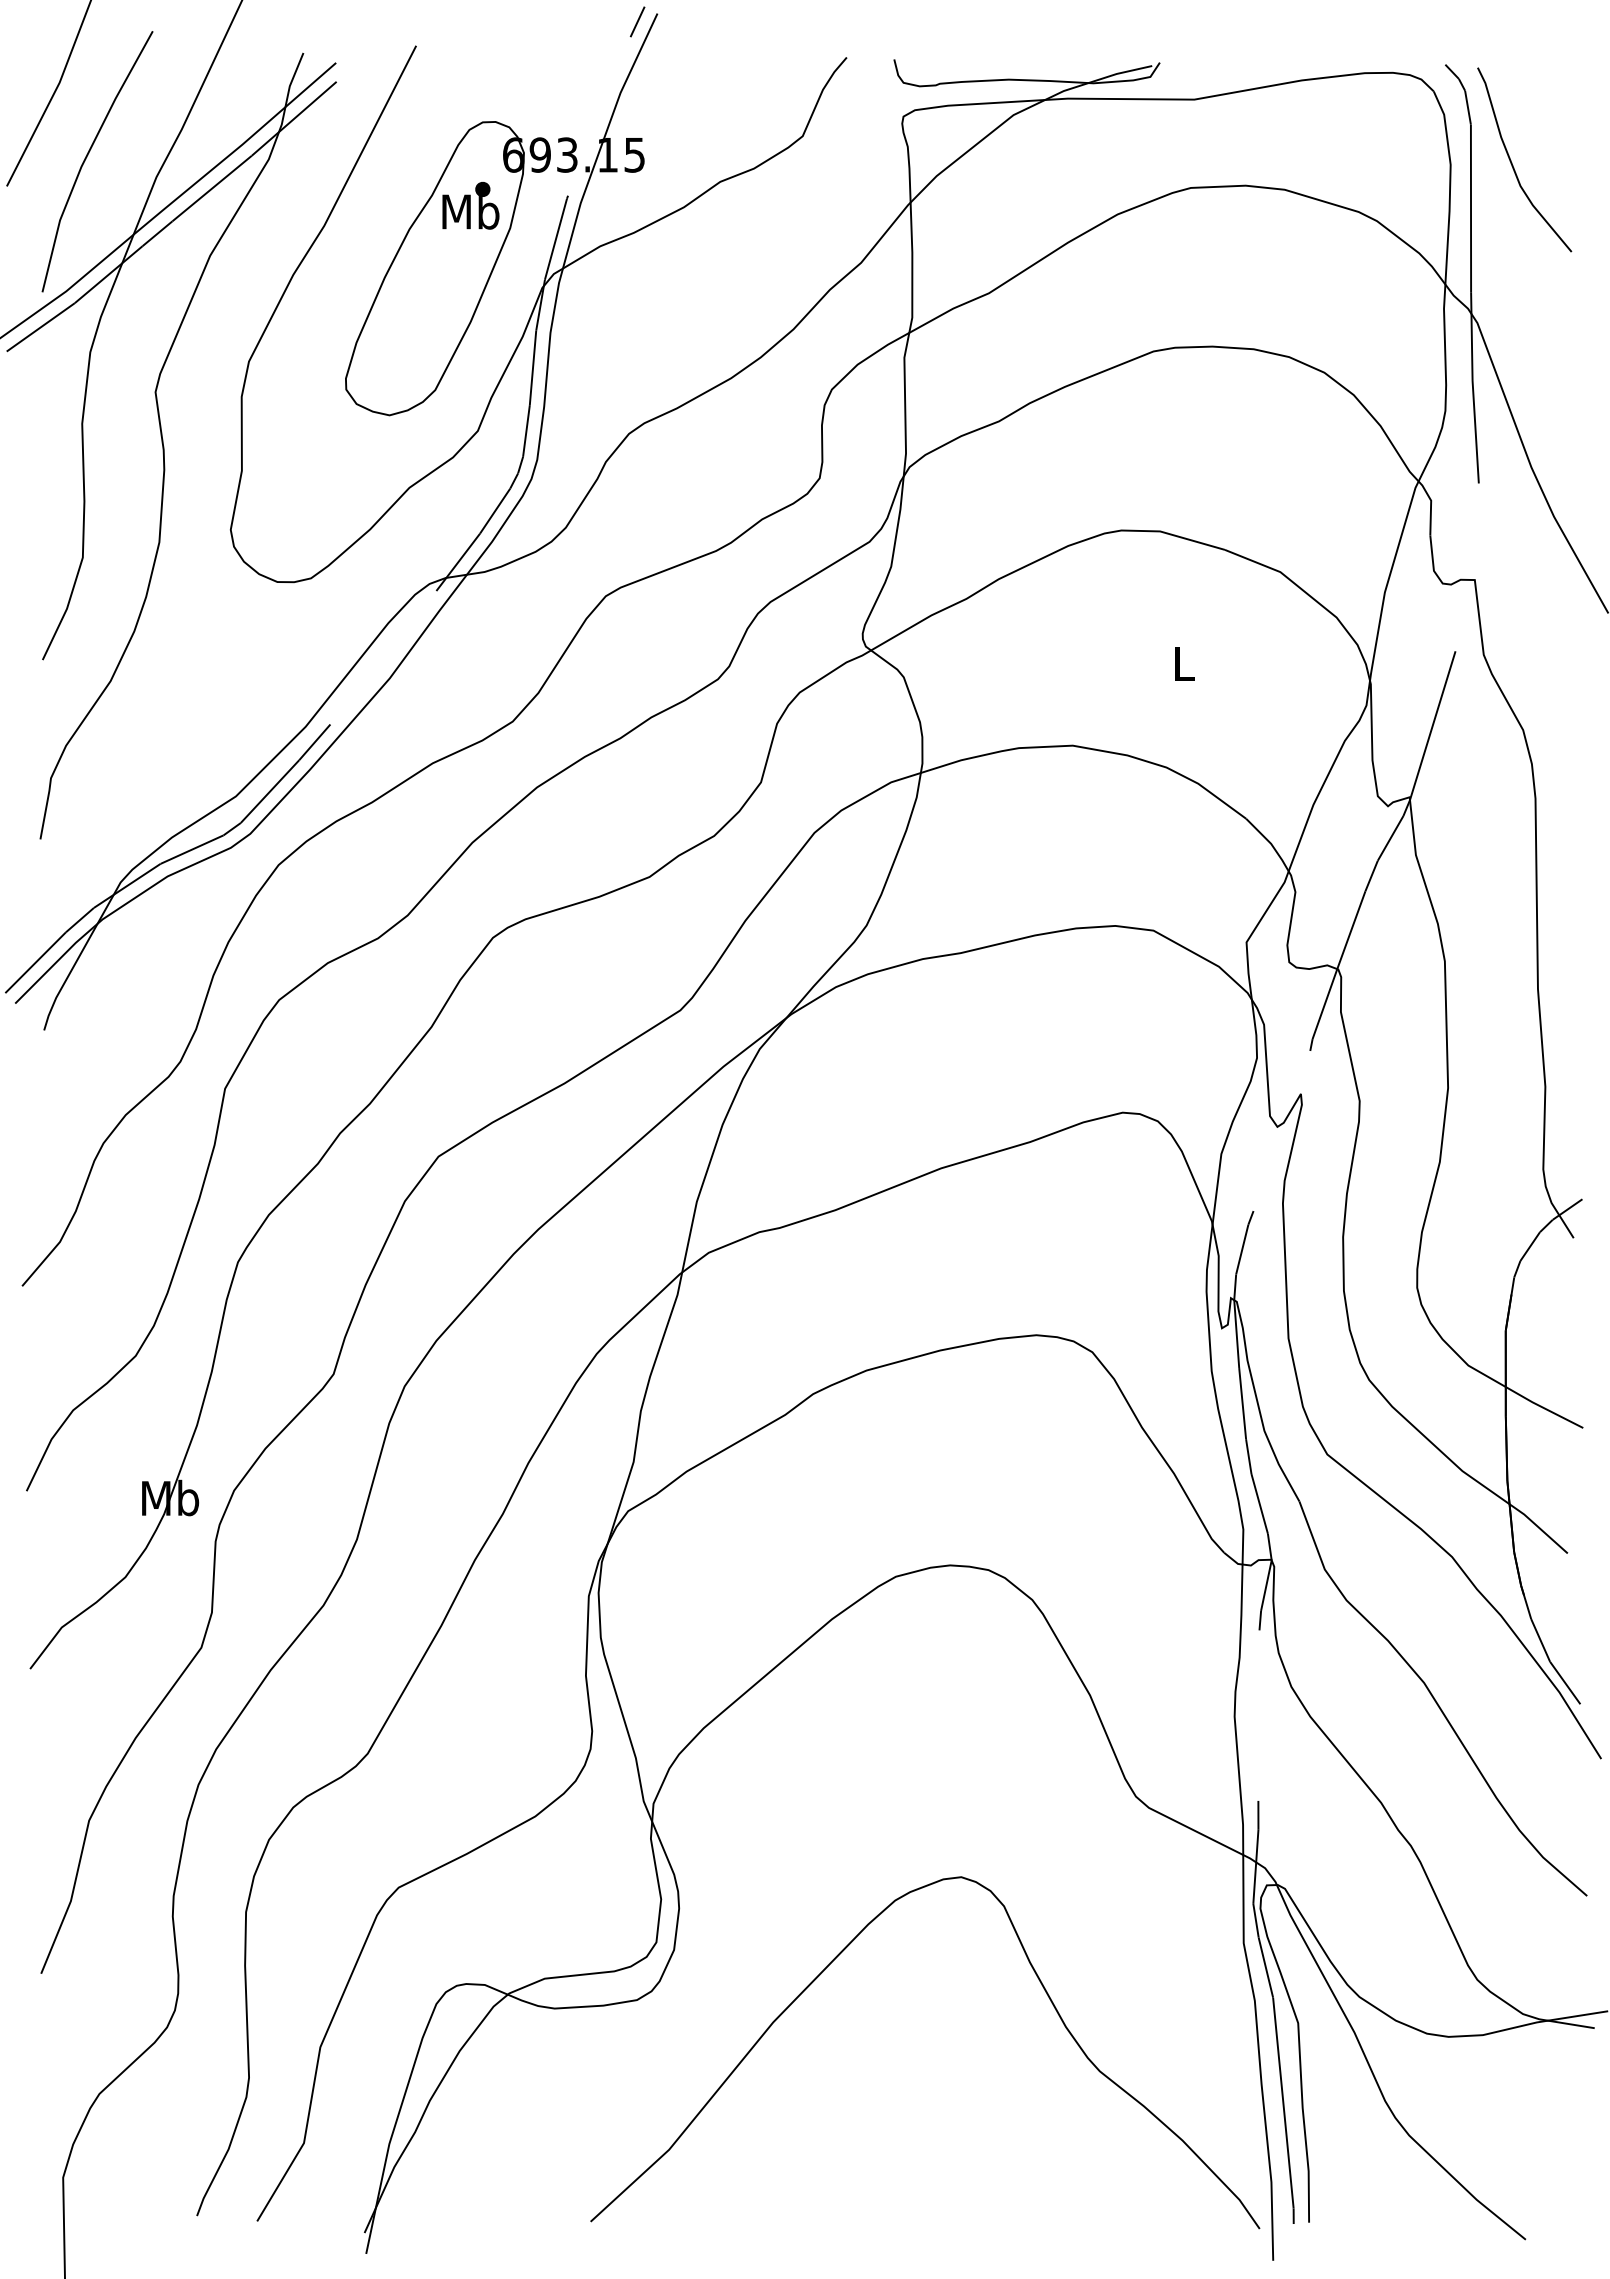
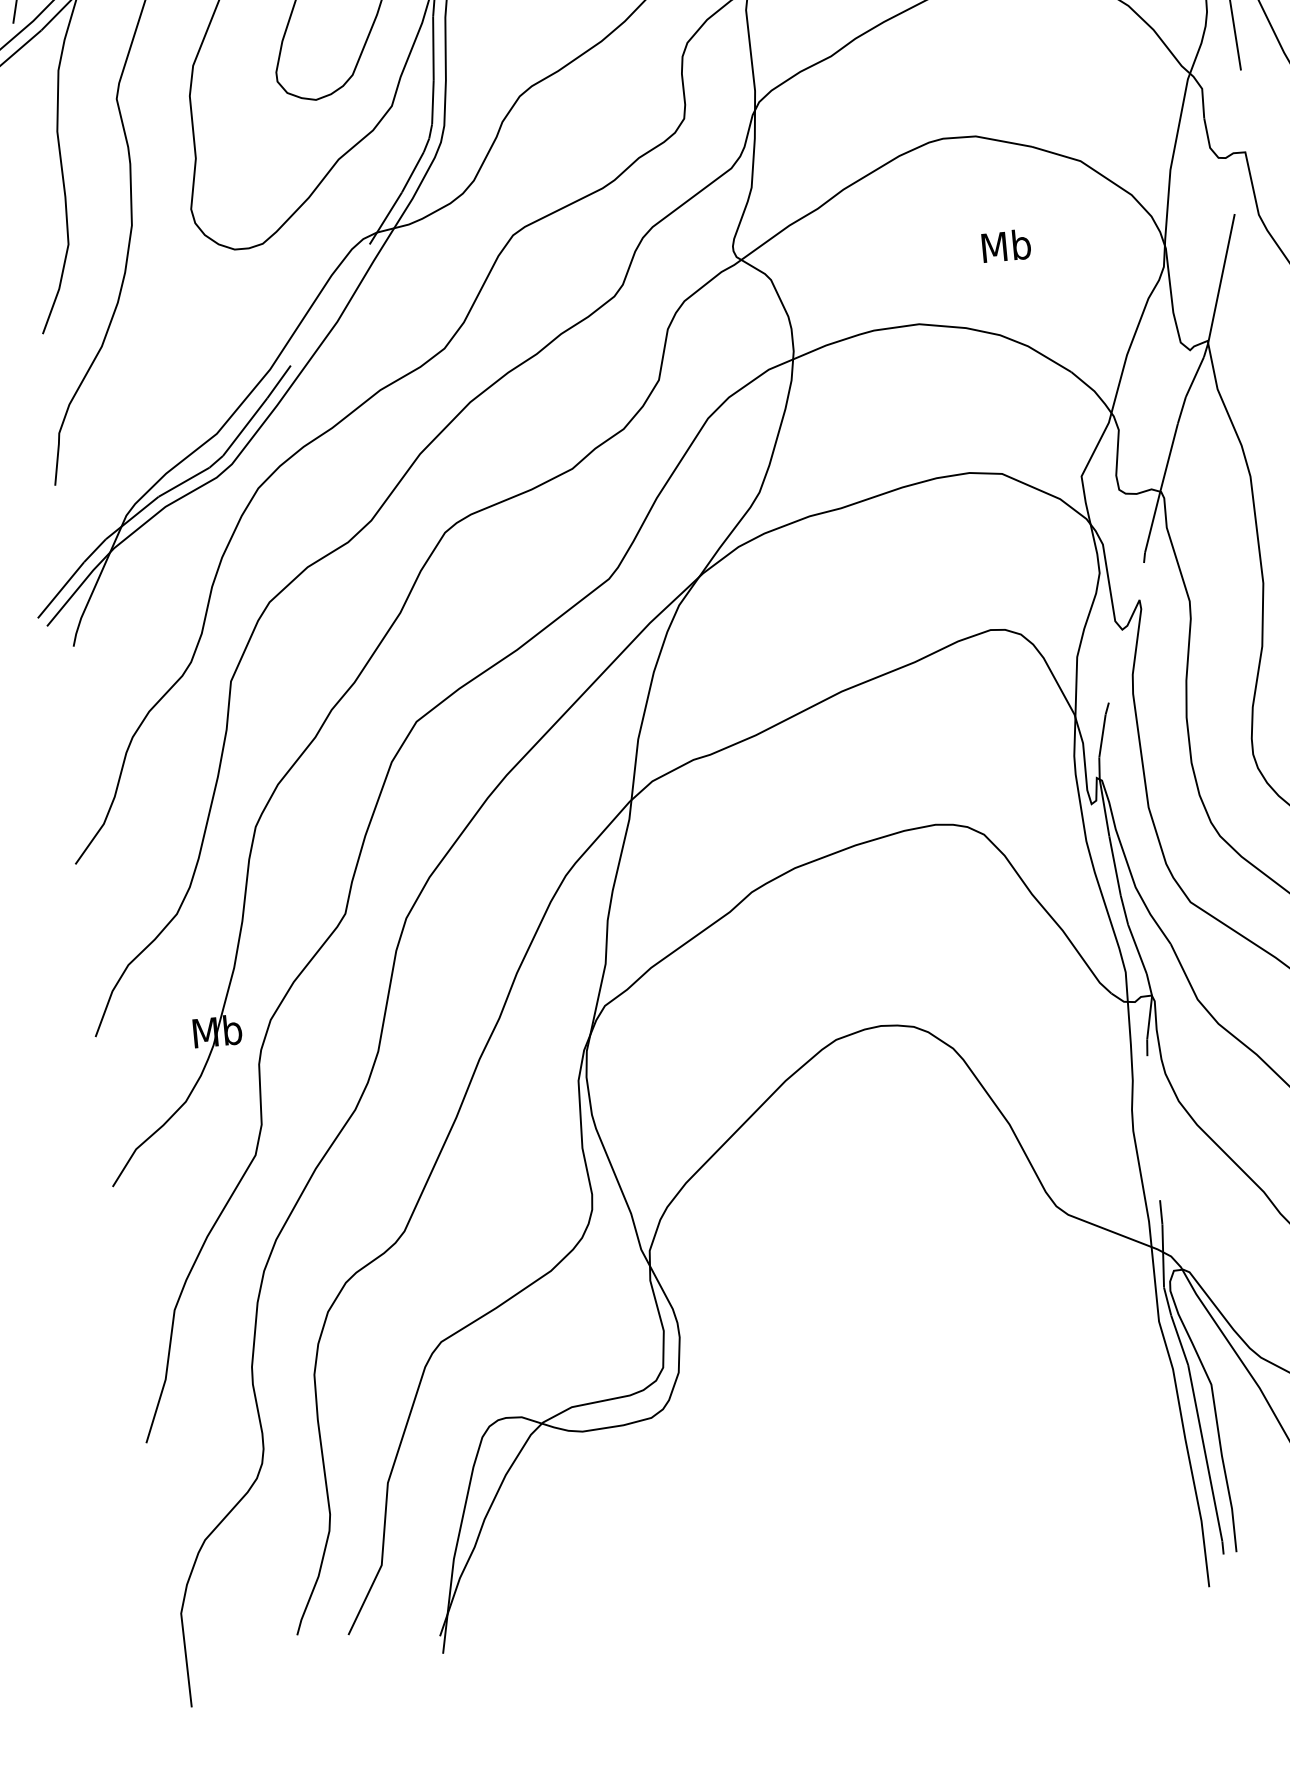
text: (1183, 663) -> (1006, 246), L -> Mb
curve: (834, 1960) -> (814, 1368), removed

